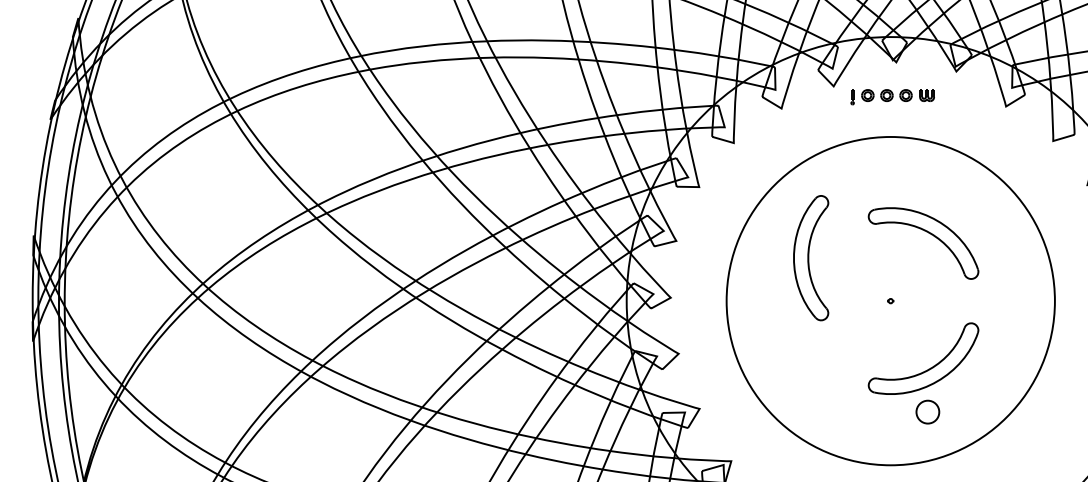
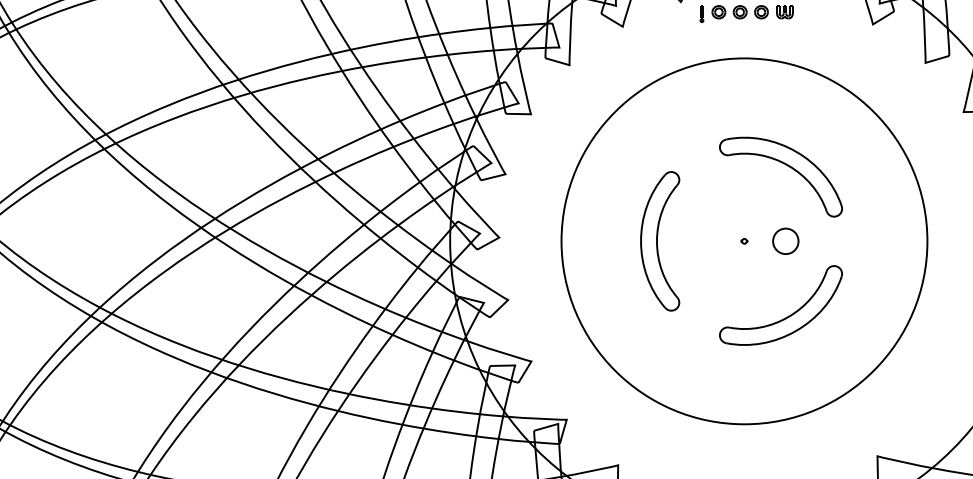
part: (811, 258) -> (660, 241), moved
part: (927, 411) -> (785, 240), moved

